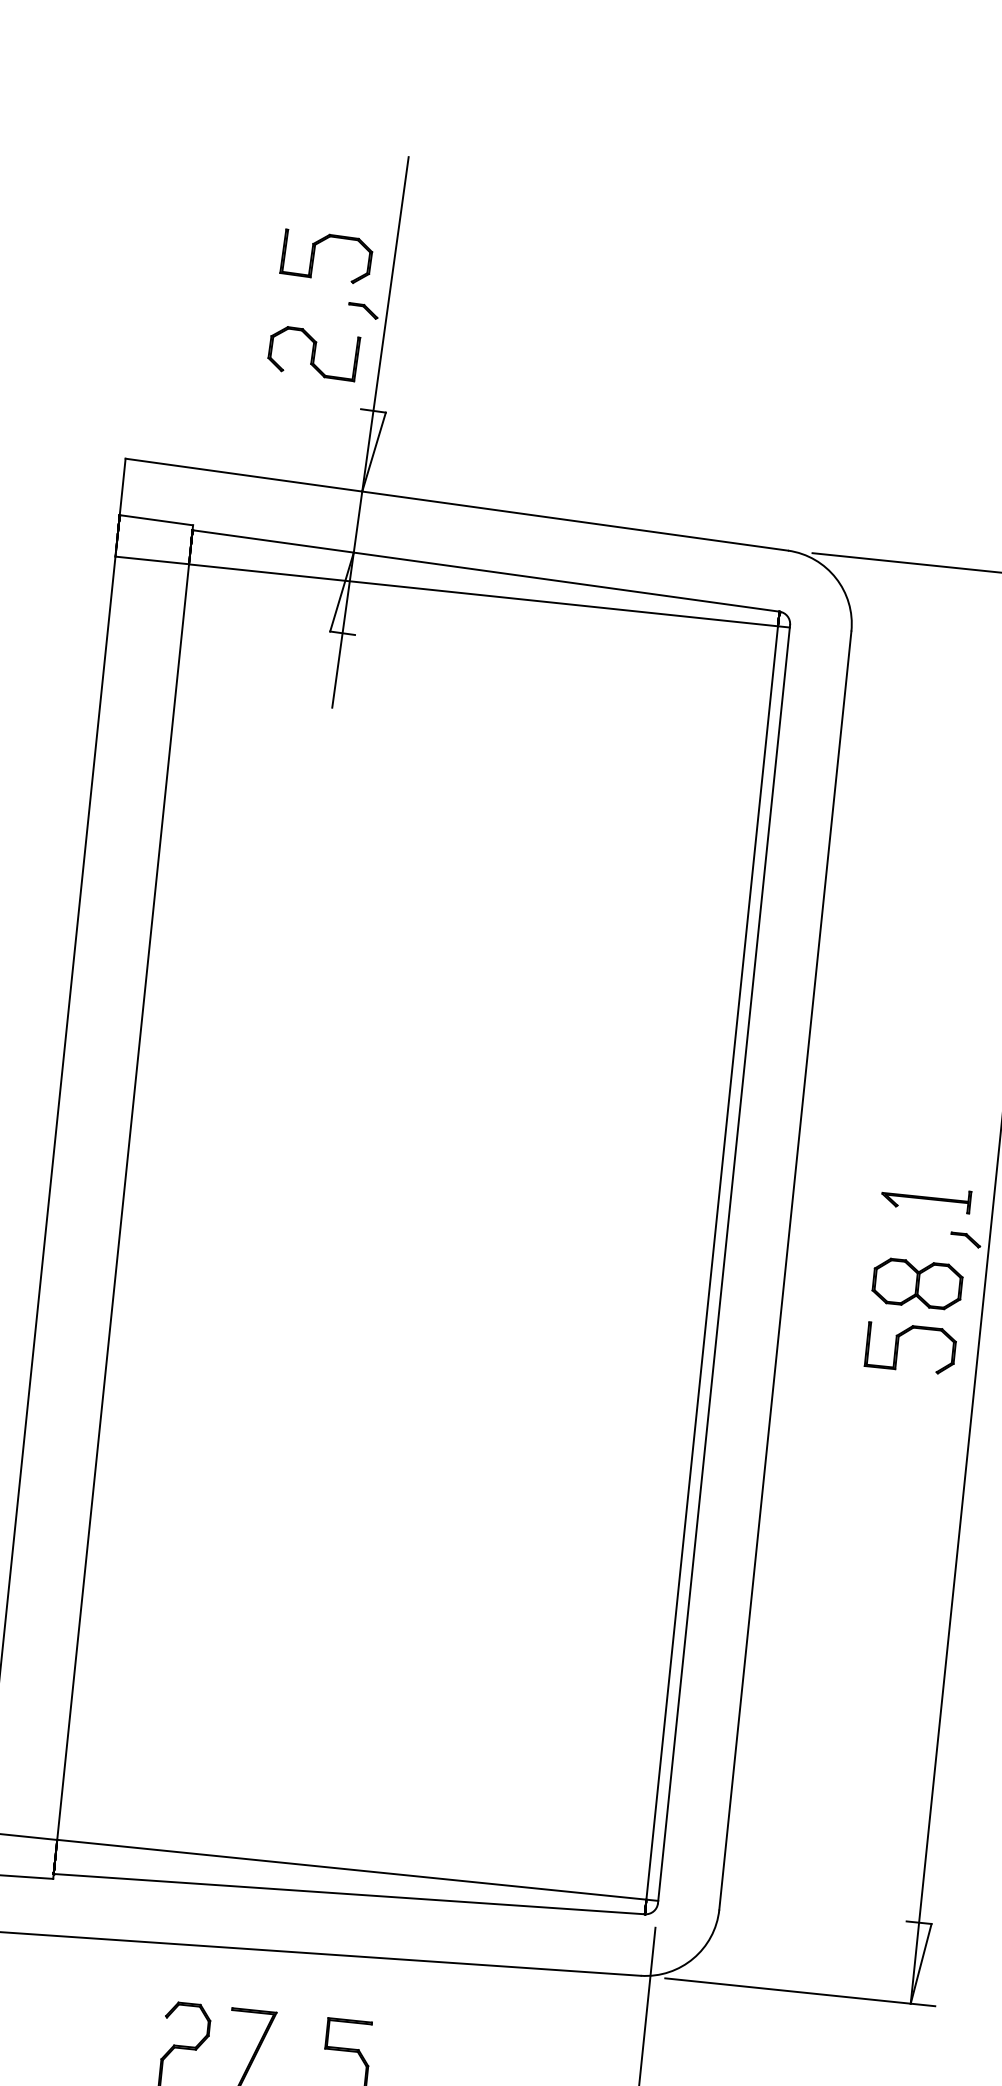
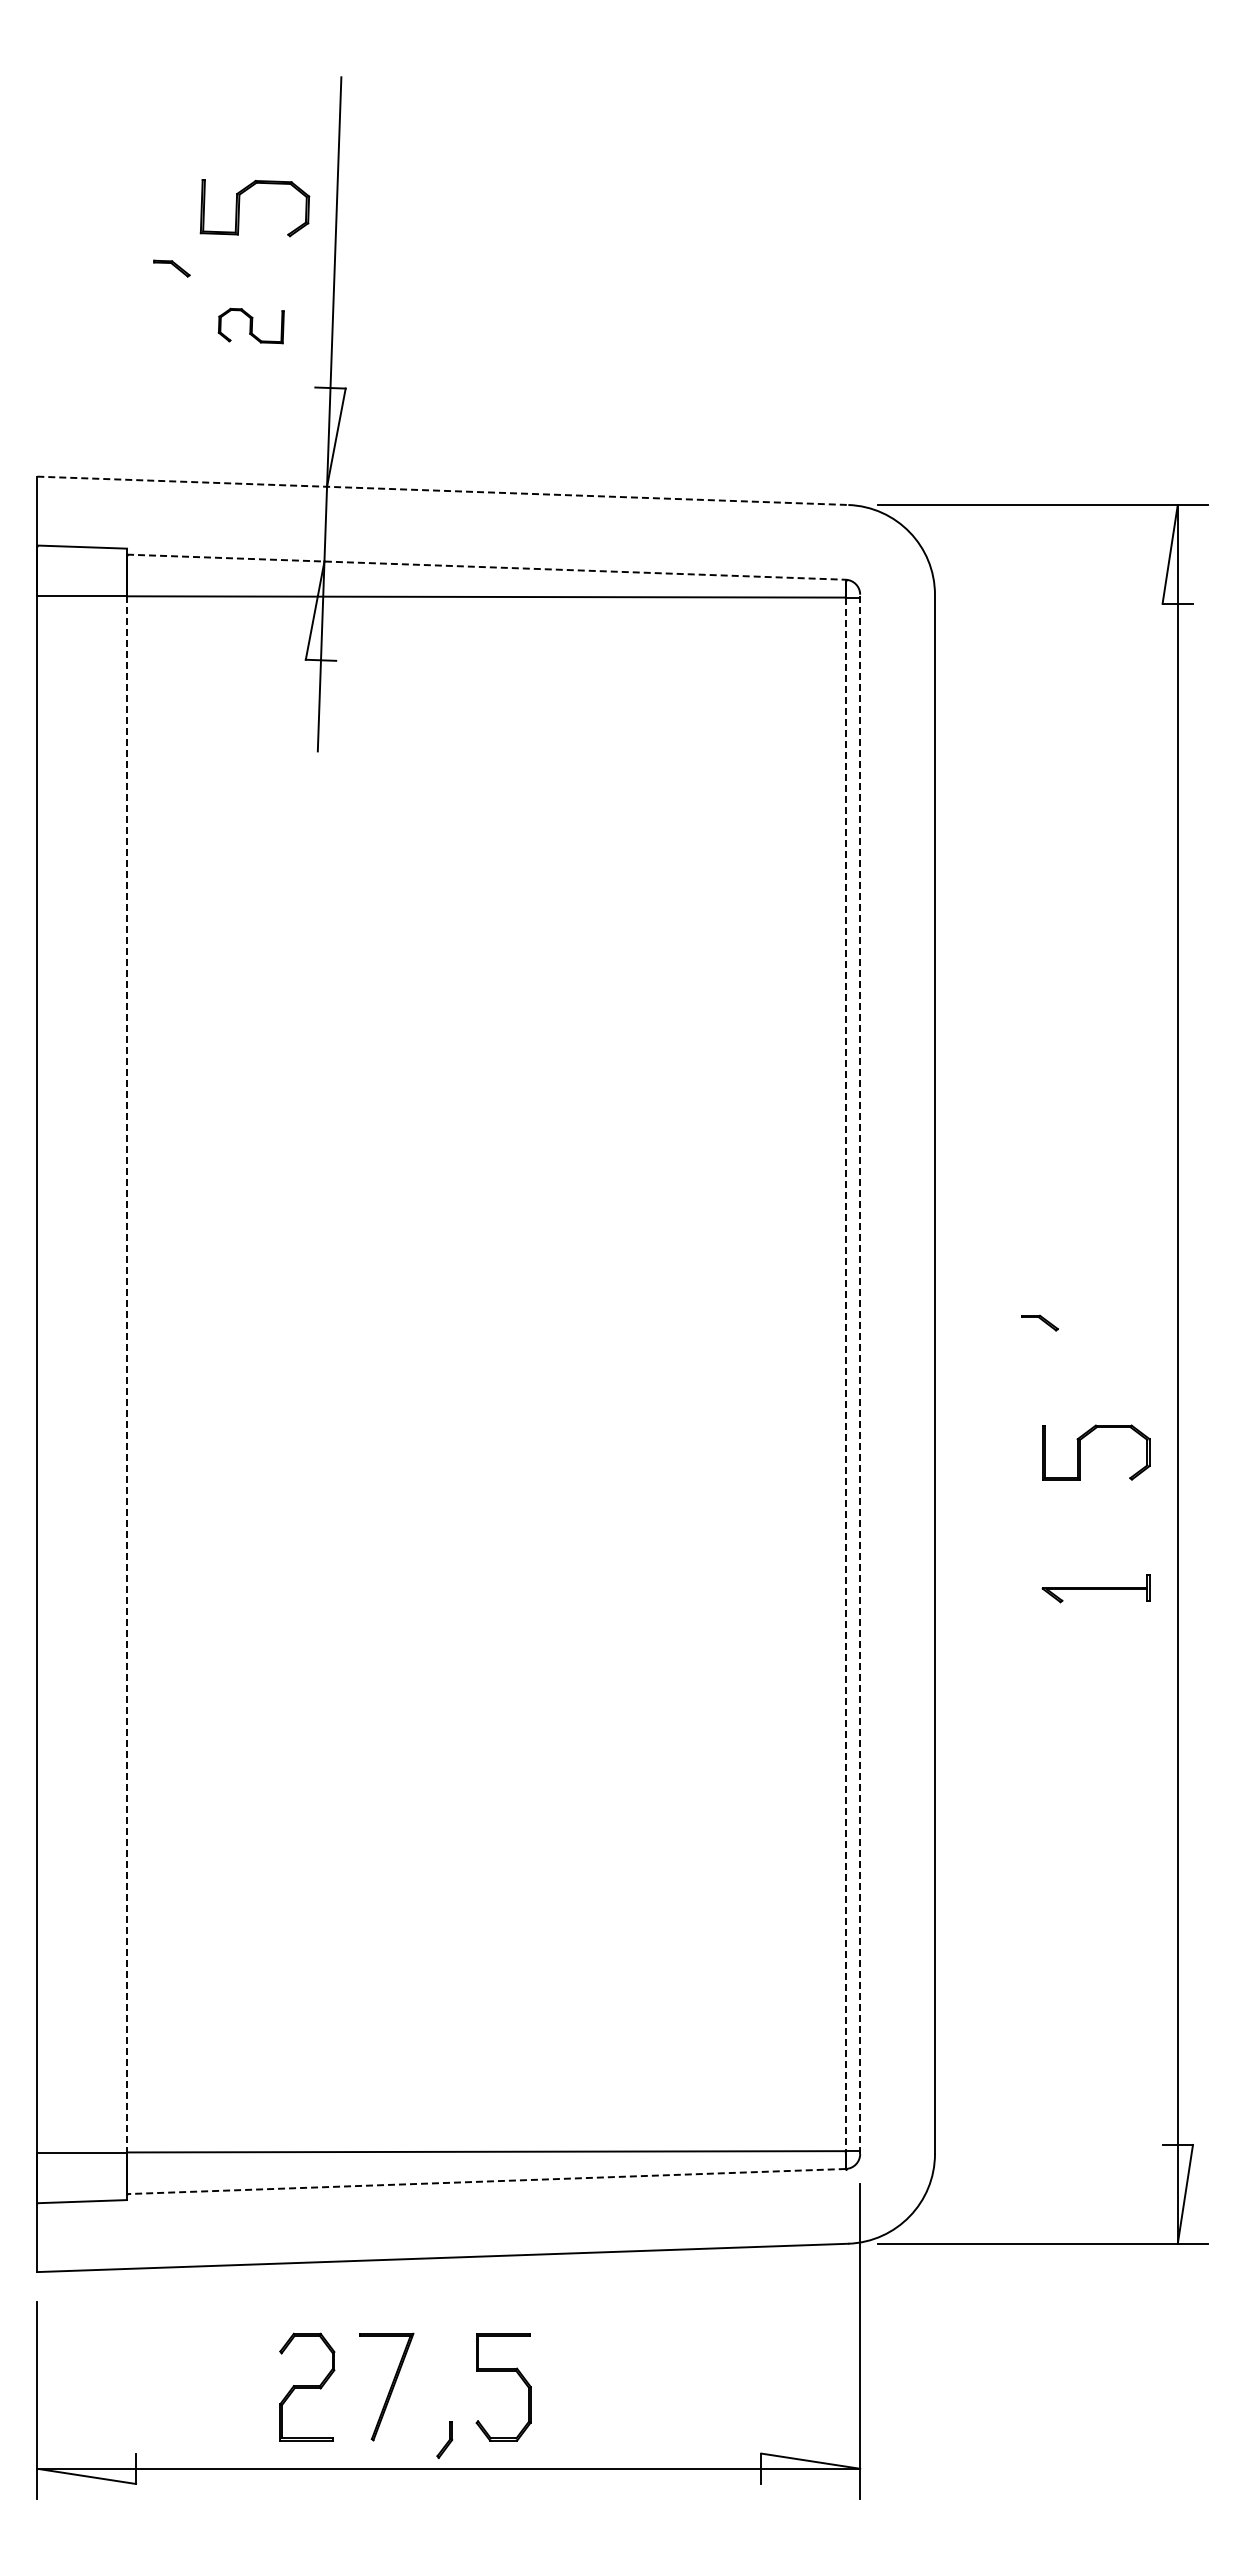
part: (363, 310) -> (171, 268), moved
part: (313, 352) -> (251, 325), size x0.6
line: (456, 504) -> (442, 490), solid -> dashed
line: (486, 571) -> (486, 567), solid -> dashed
part: (925, 1198) -> (1095, 1588), moved
line: (123, 1202) -> (127, 1374), solid -> dashed
part: (965, 1239) -> (1039, 1322), moved
line: (712, 1263) -> (845, 1374), solid -> dashed
line: (724, 1264) -> (860, 1374), solid -> dashed
part: (916, 1284) -> (1095, 1374), removed
line: (349, 1894) -> (486, 2181), solid -> dashed

